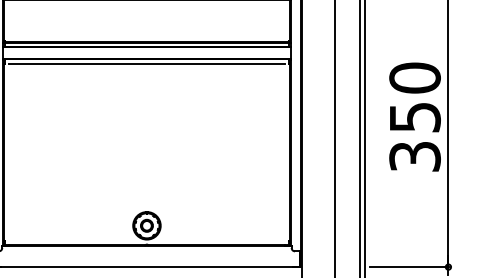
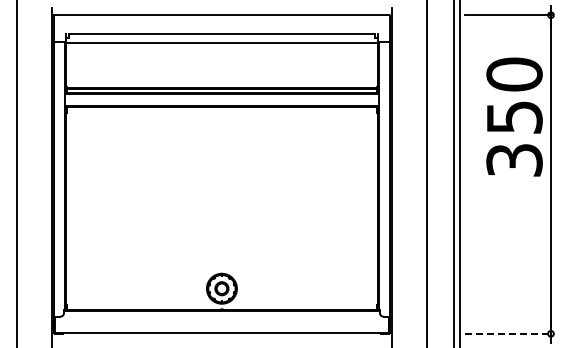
line: (146, 63) -> (221, 111), removed
text: (415, 116) -> (514, 116), moved
line: (410, 266) -> (509, 333), solid -> dashed

